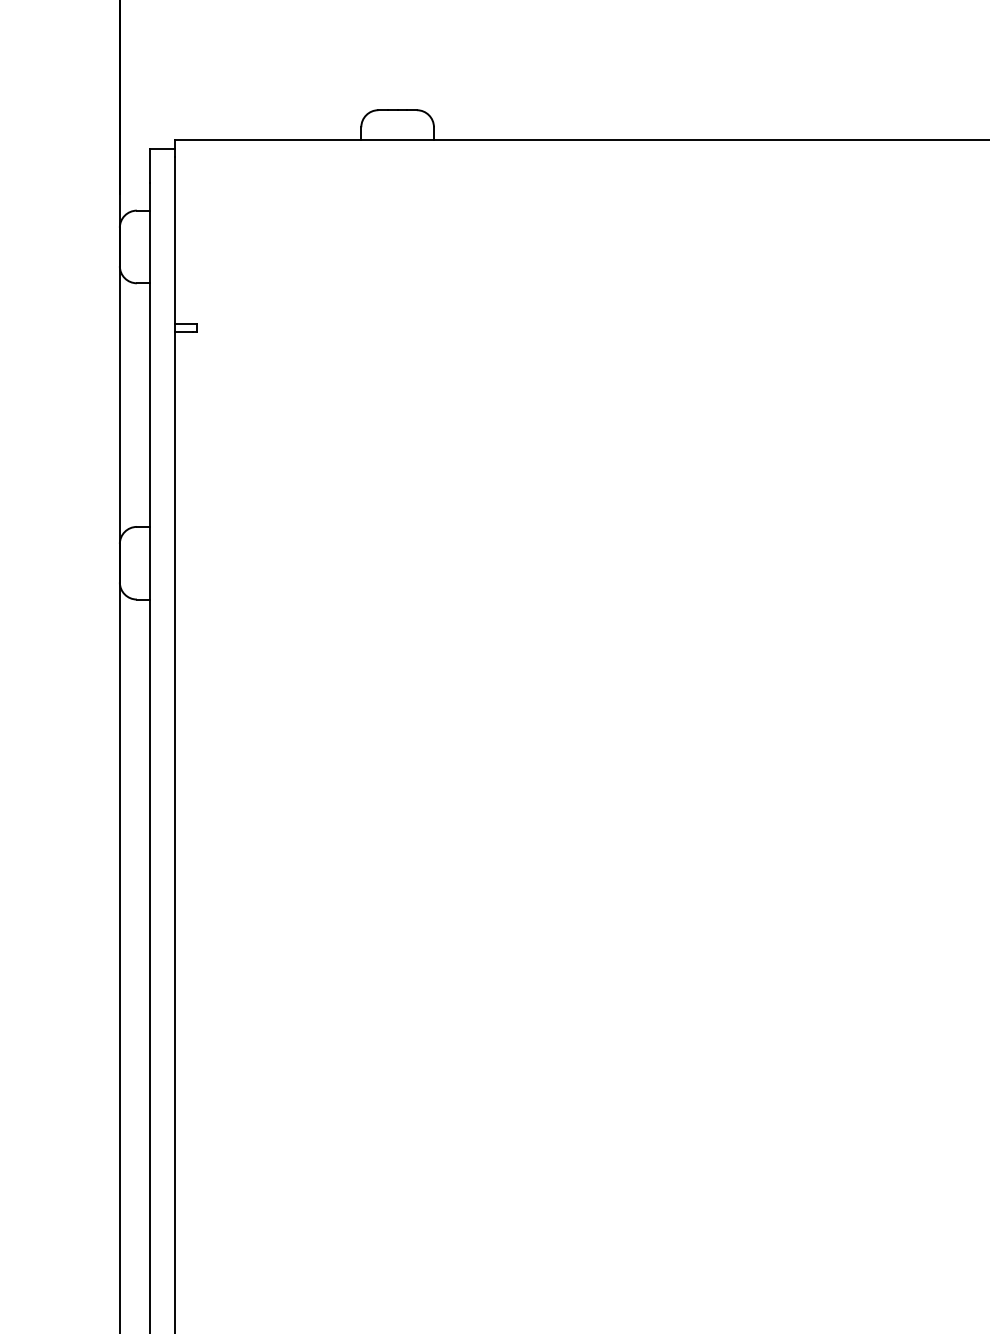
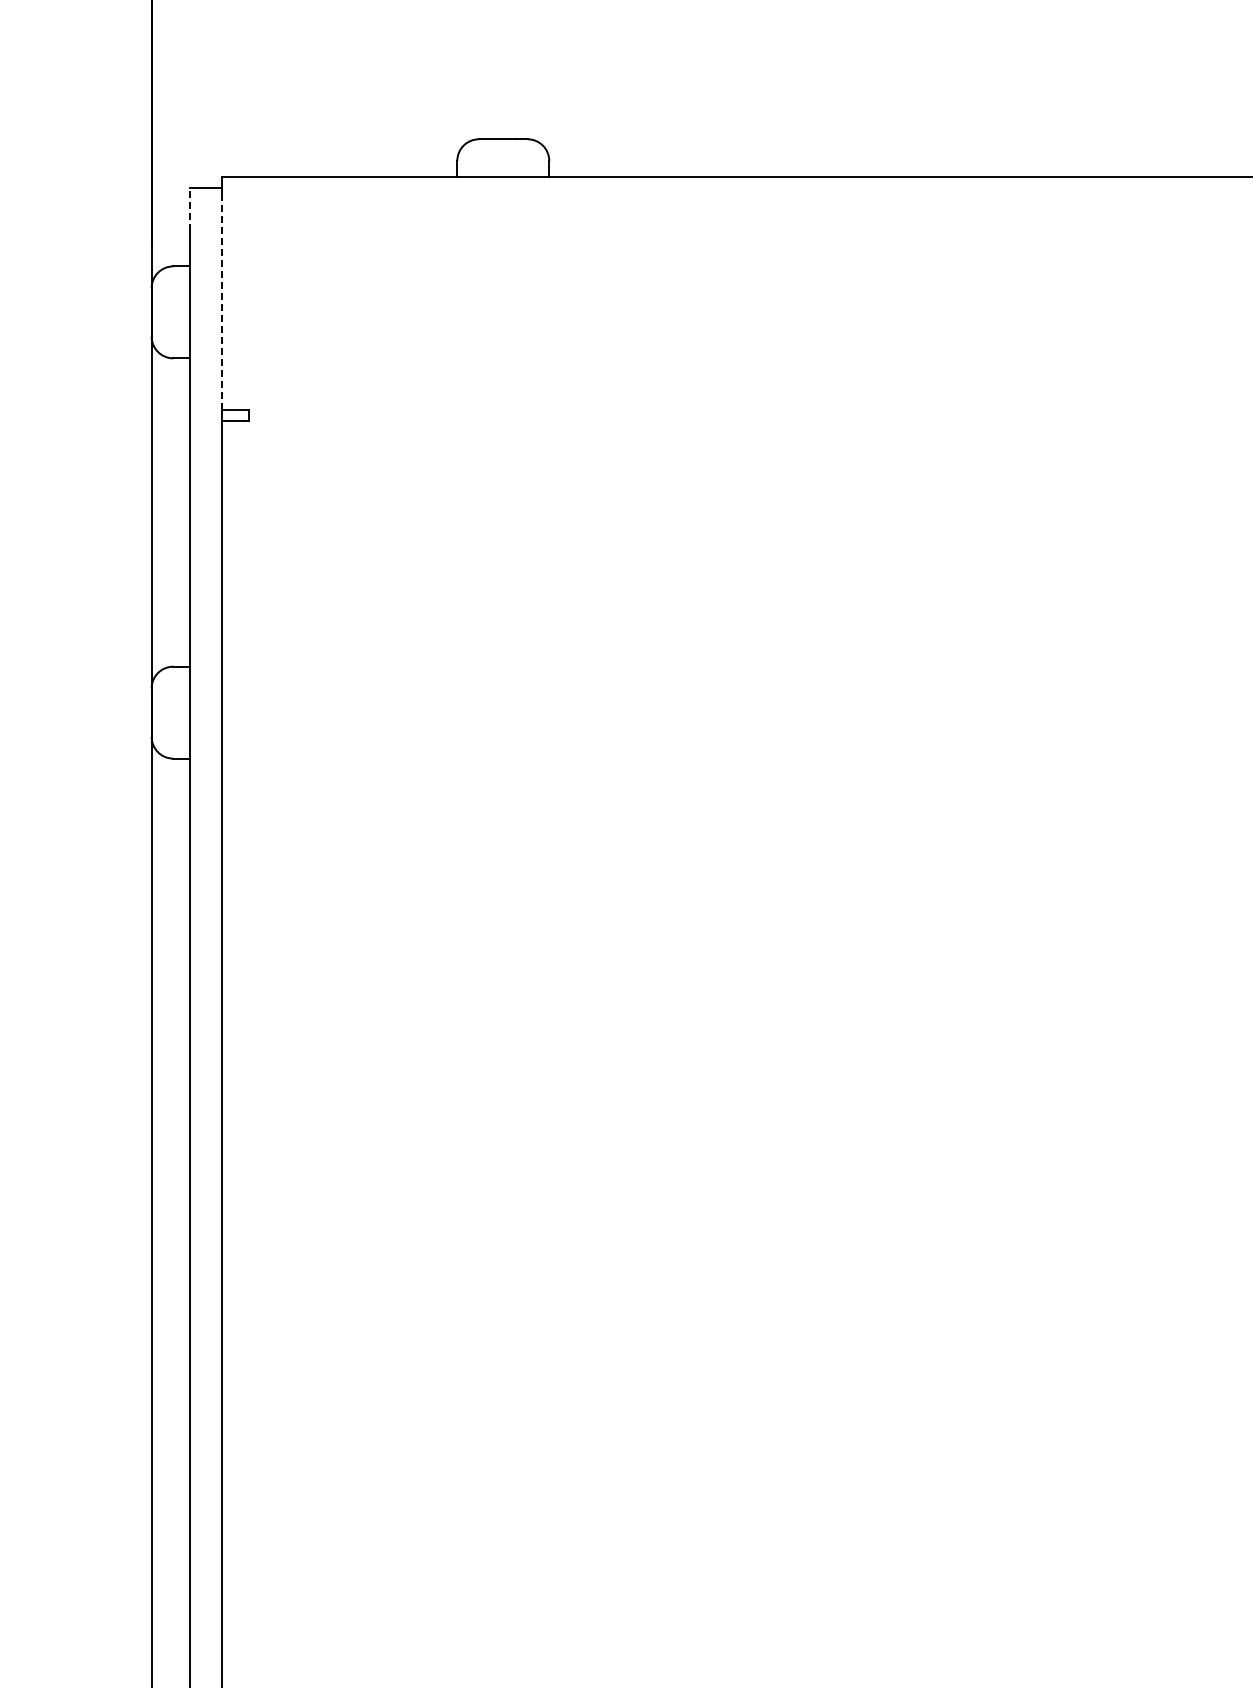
line: (149, 165) -> (189, 209), solid -> dashed
line: (175, 239) -> (222, 303), solid -> dashed

